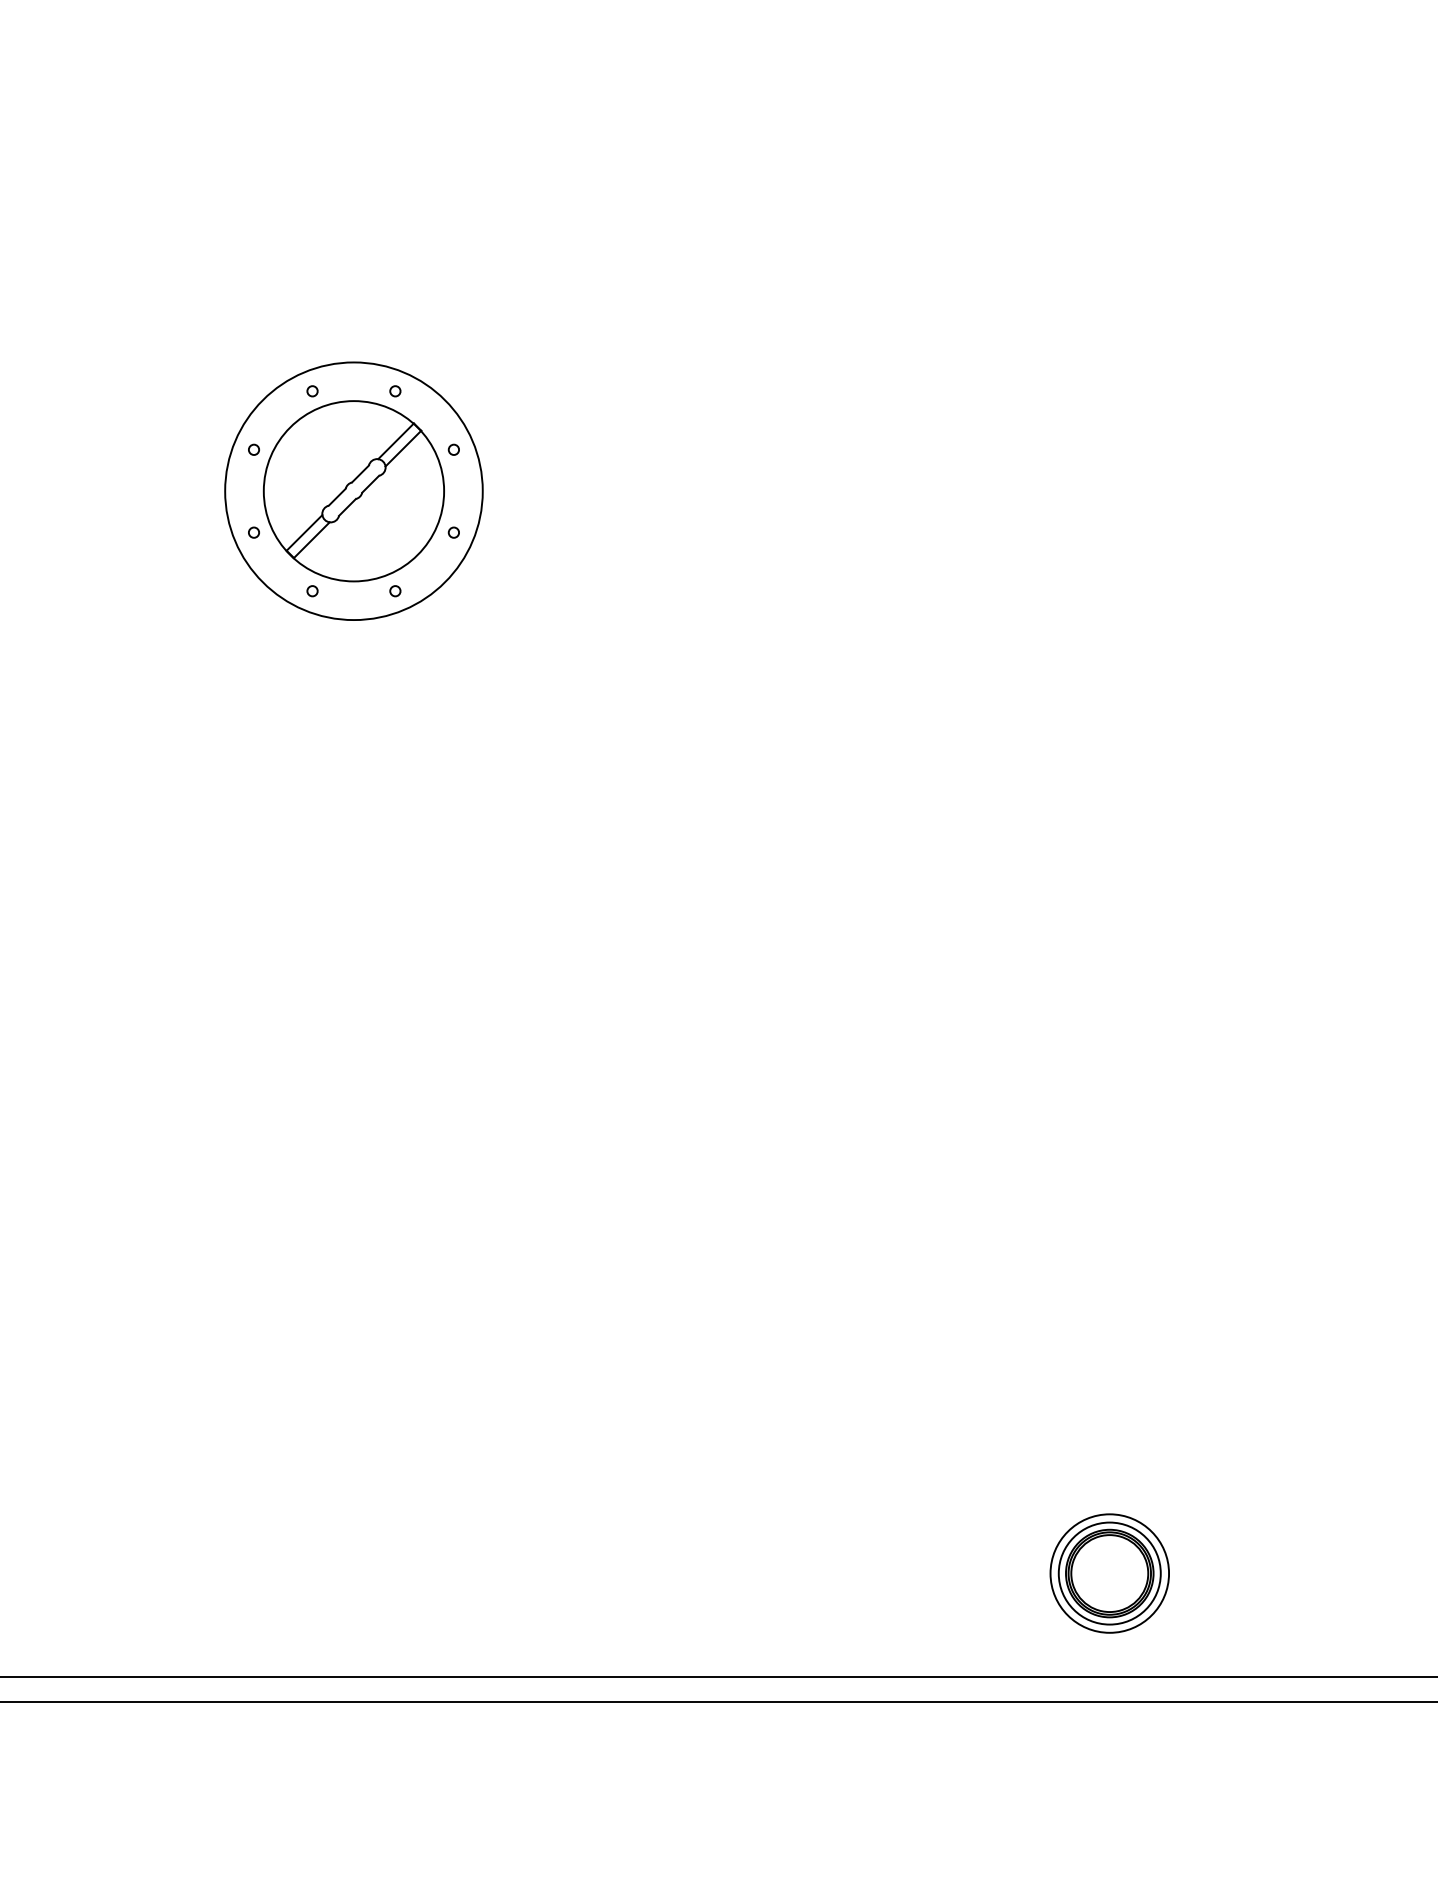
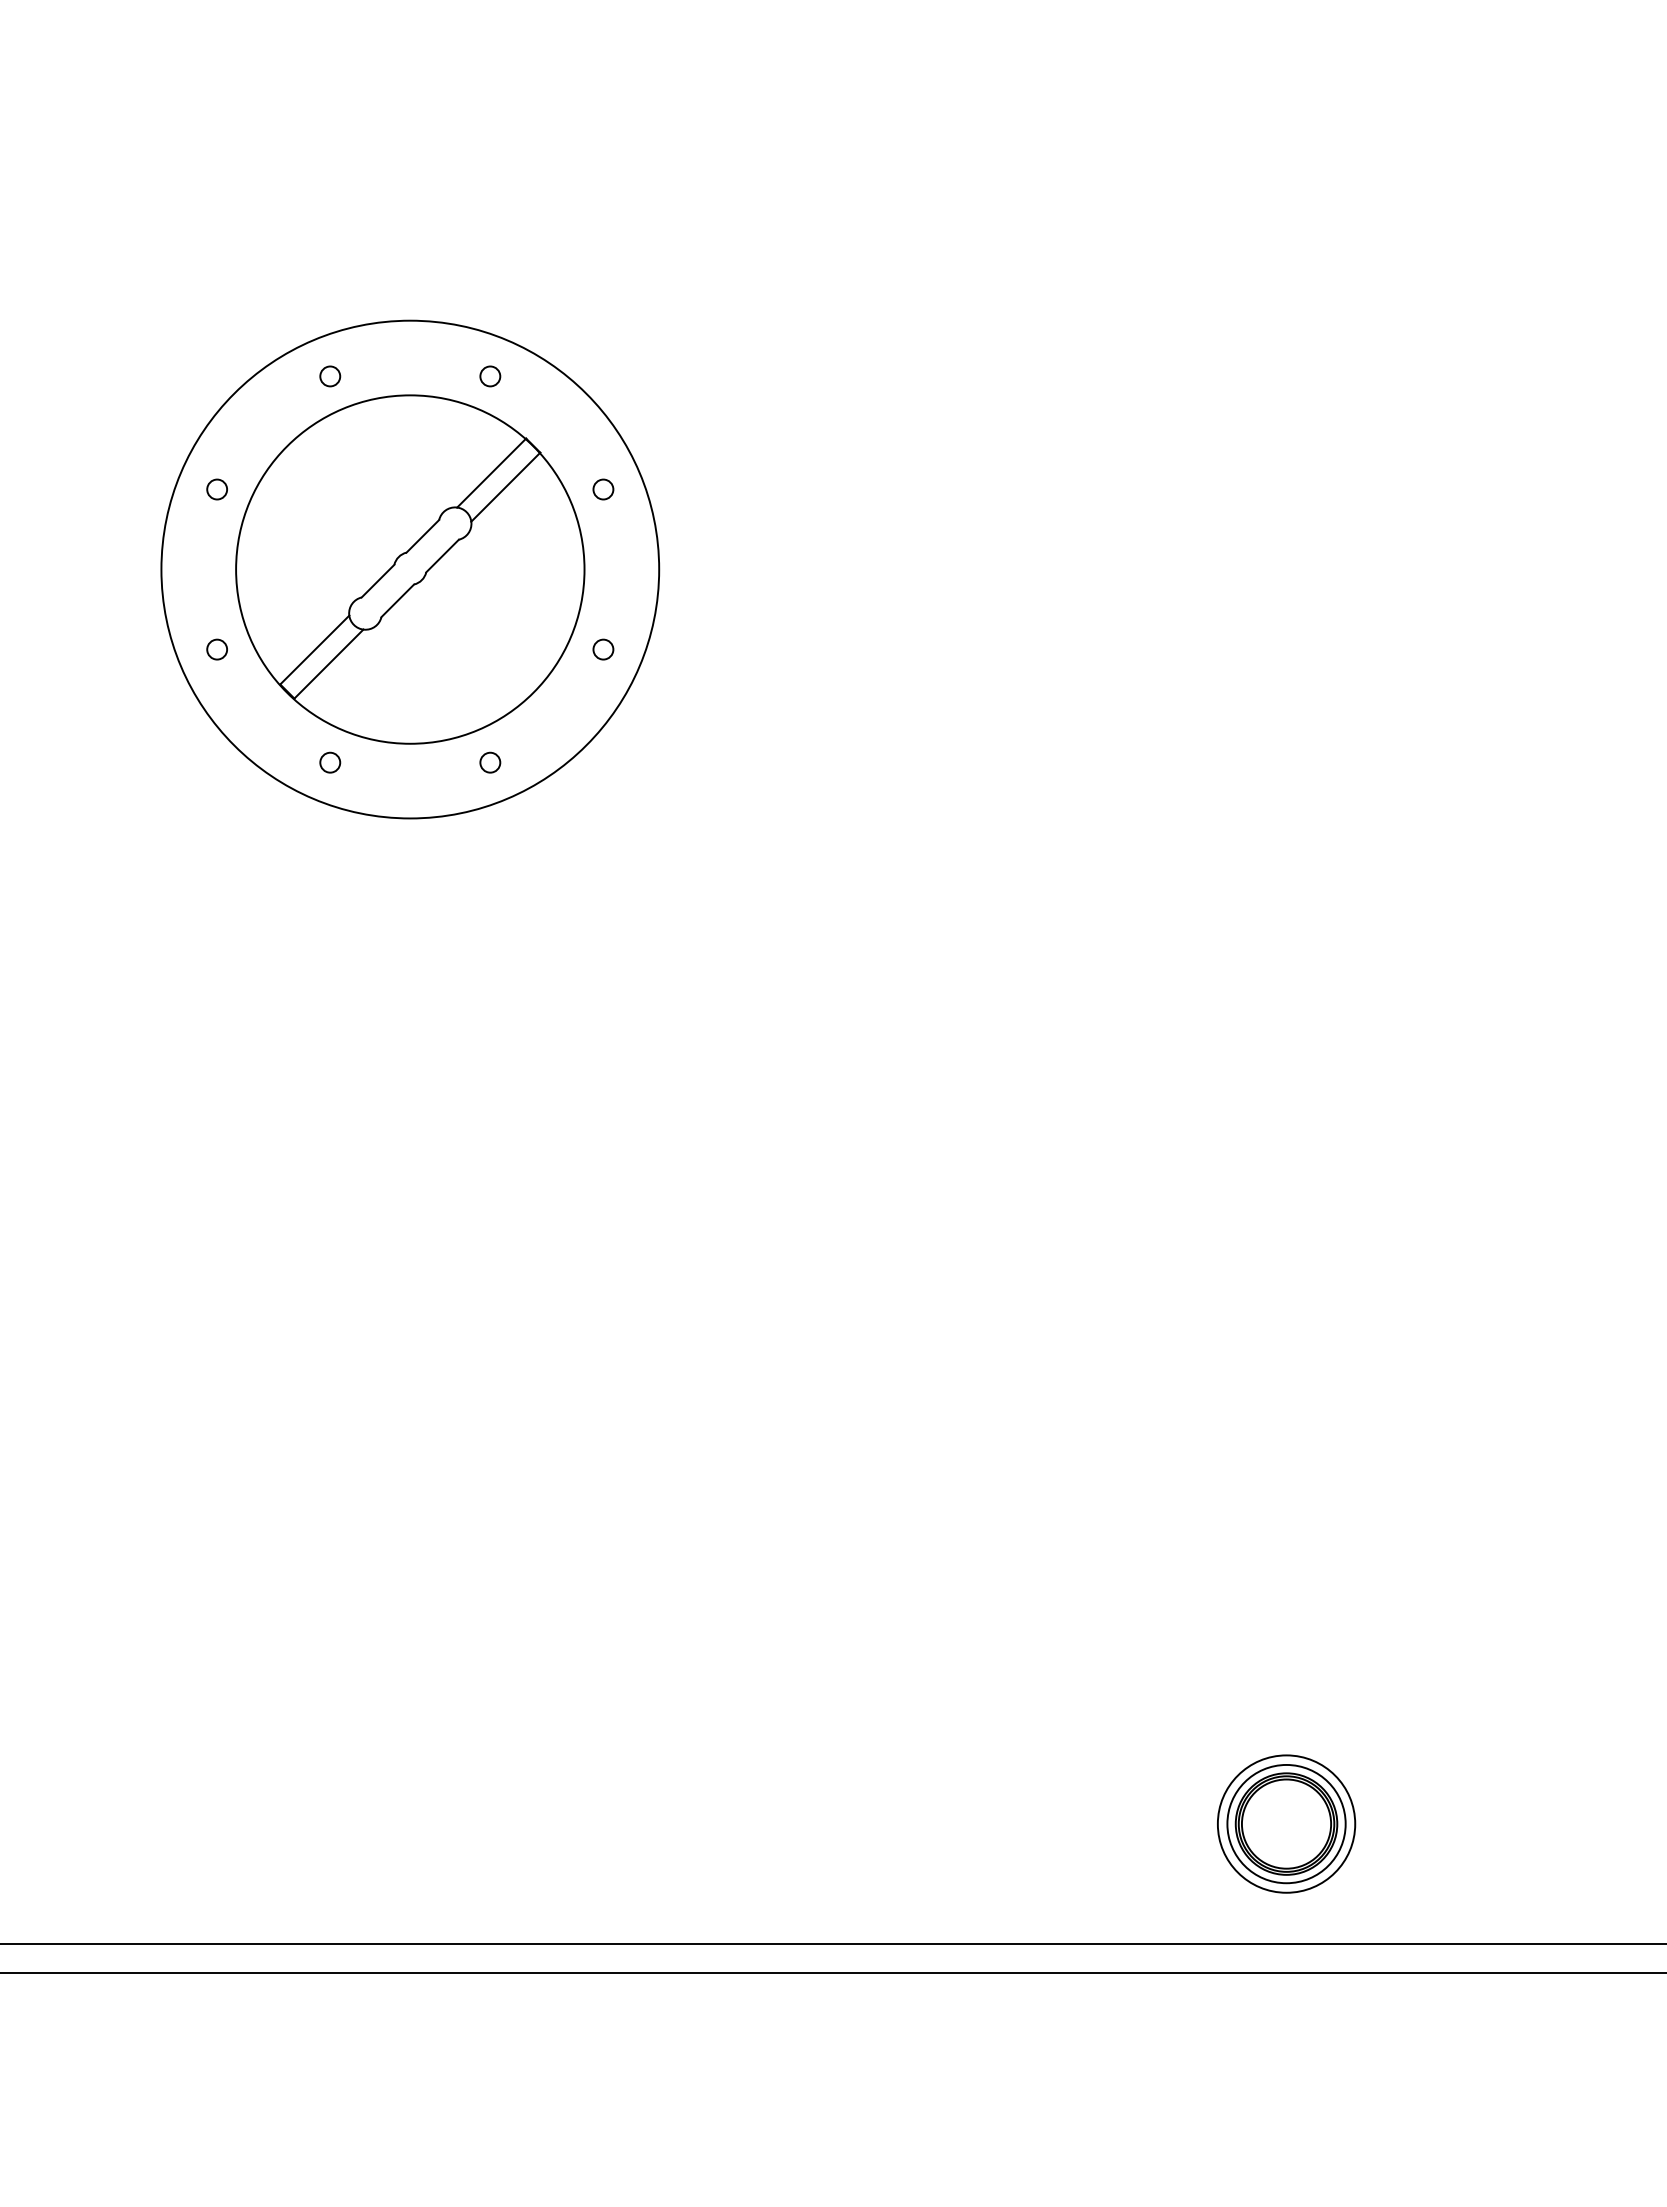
part: (353, 490) -> (409, 568), size x1.67

